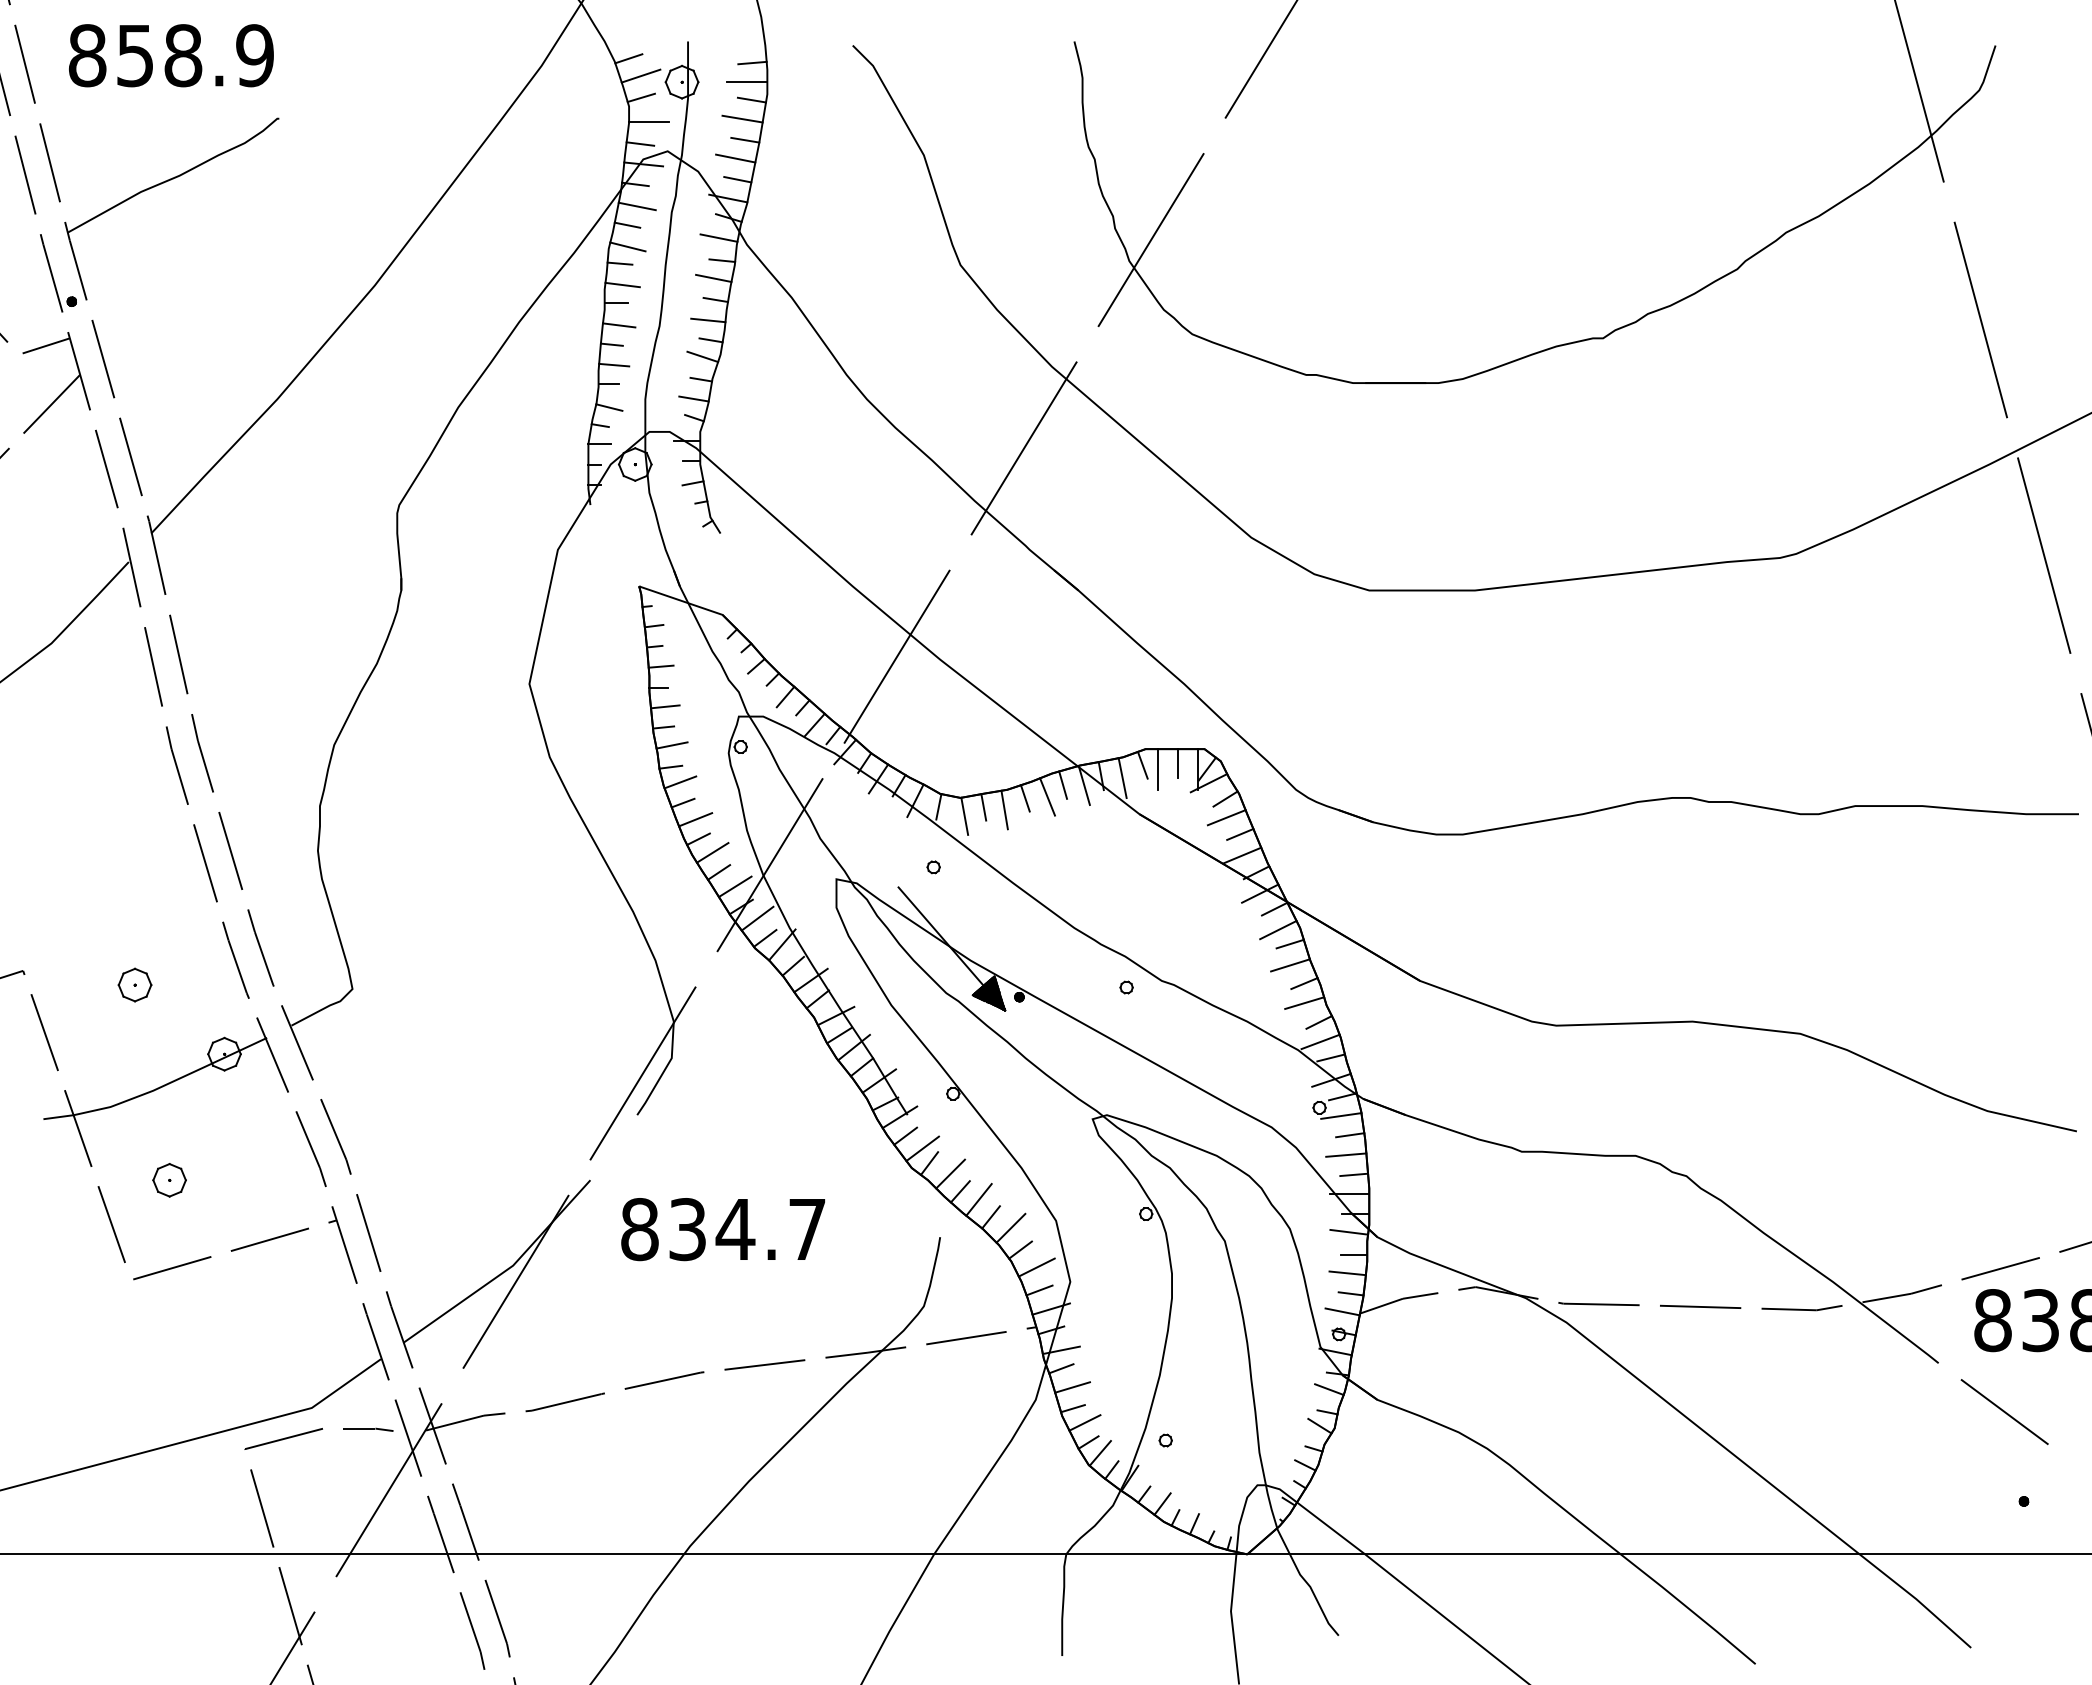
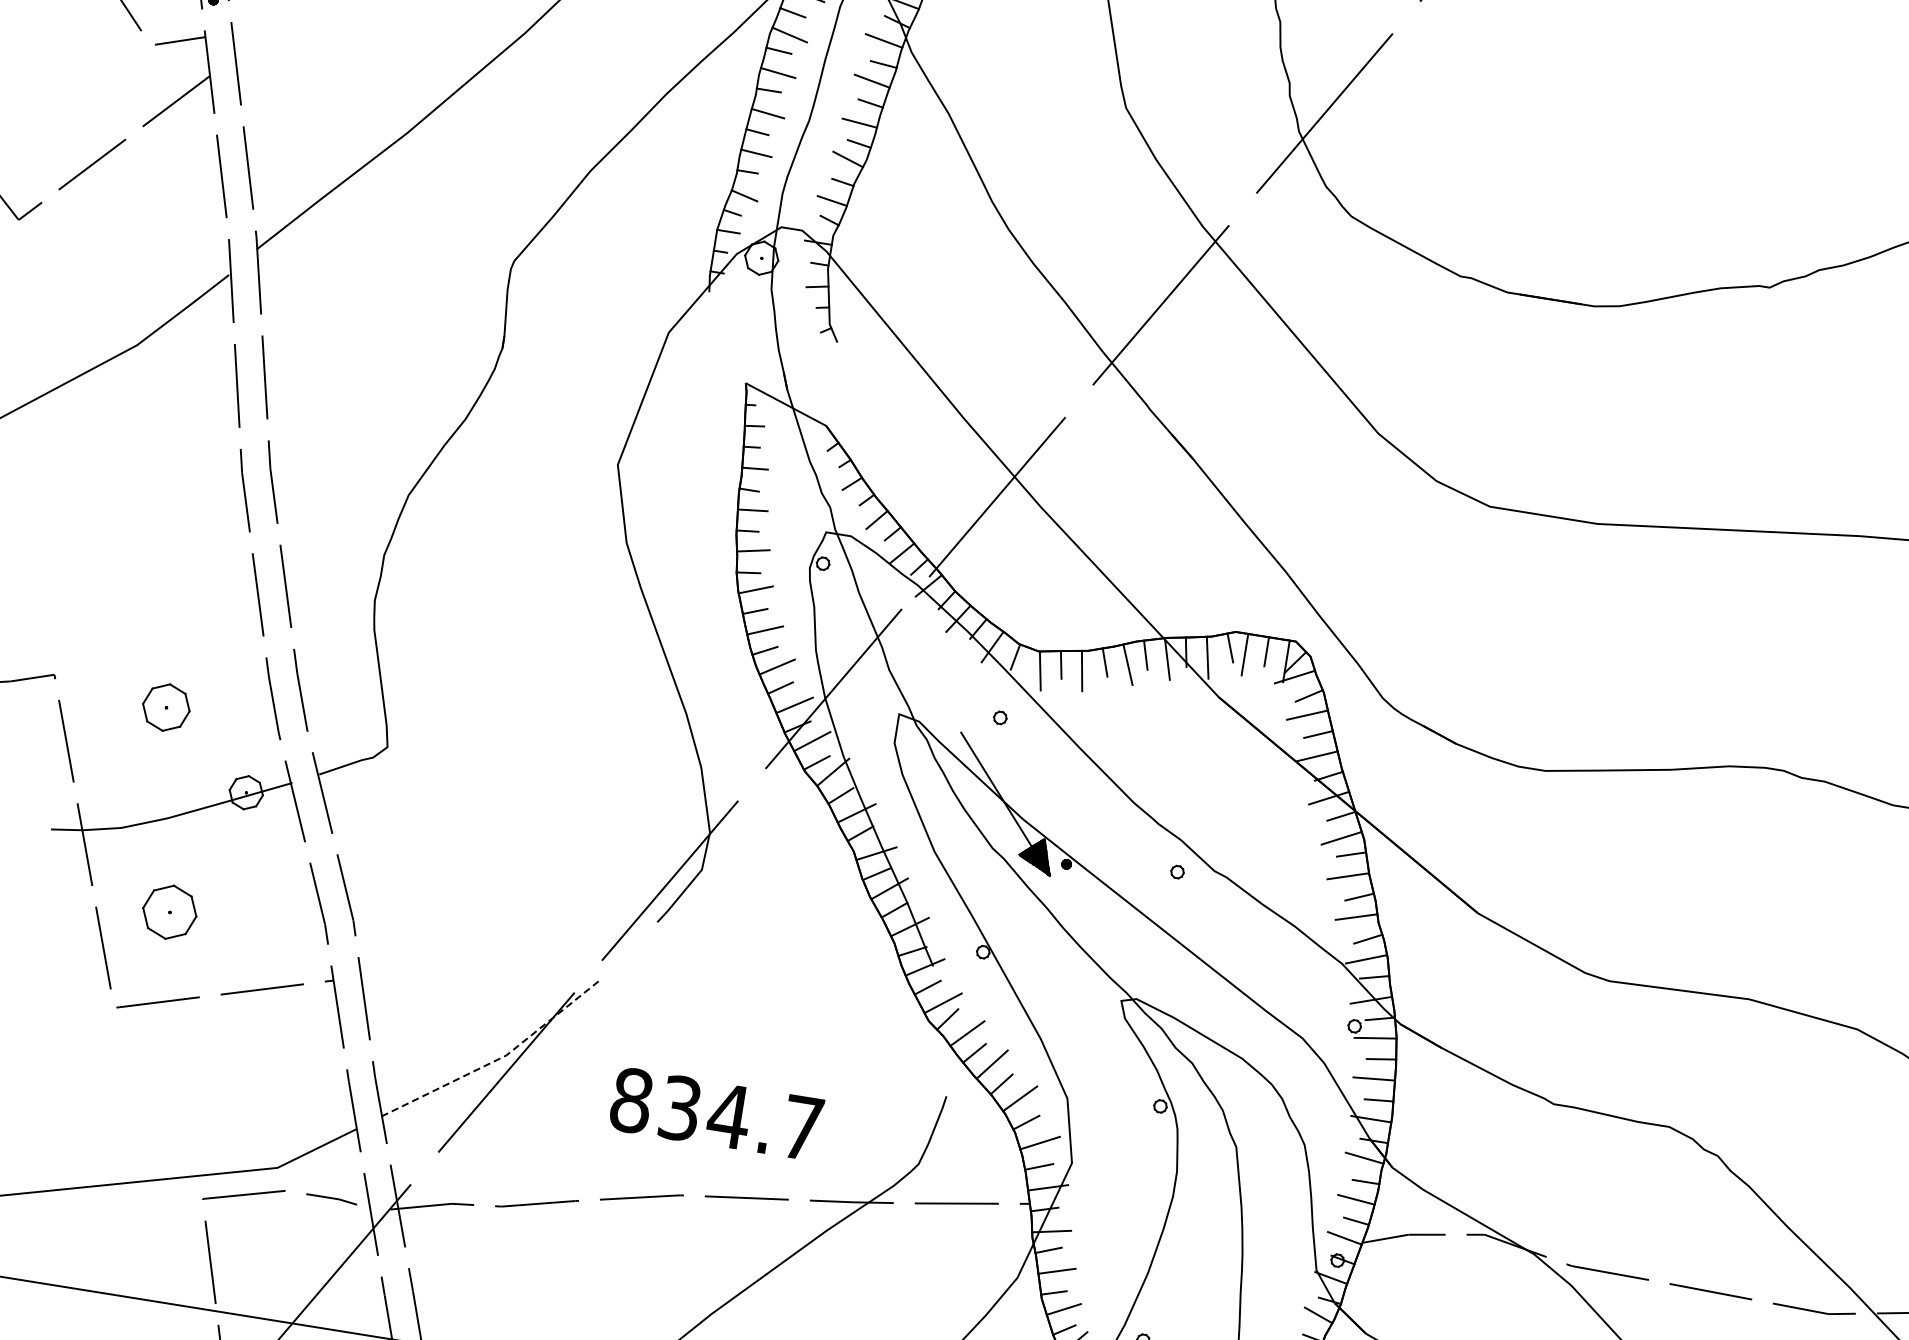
part: (134, 984) -> (165, 706), size x1.4
part: (169, 1180) -> (169, 912), size x1.6
text: (723, 1229) -> (716, 1114), moved
line: (505, 1270) -> (497, 1059), solid -> dashed

